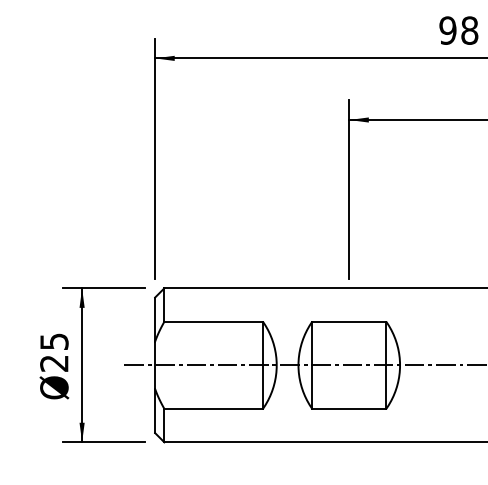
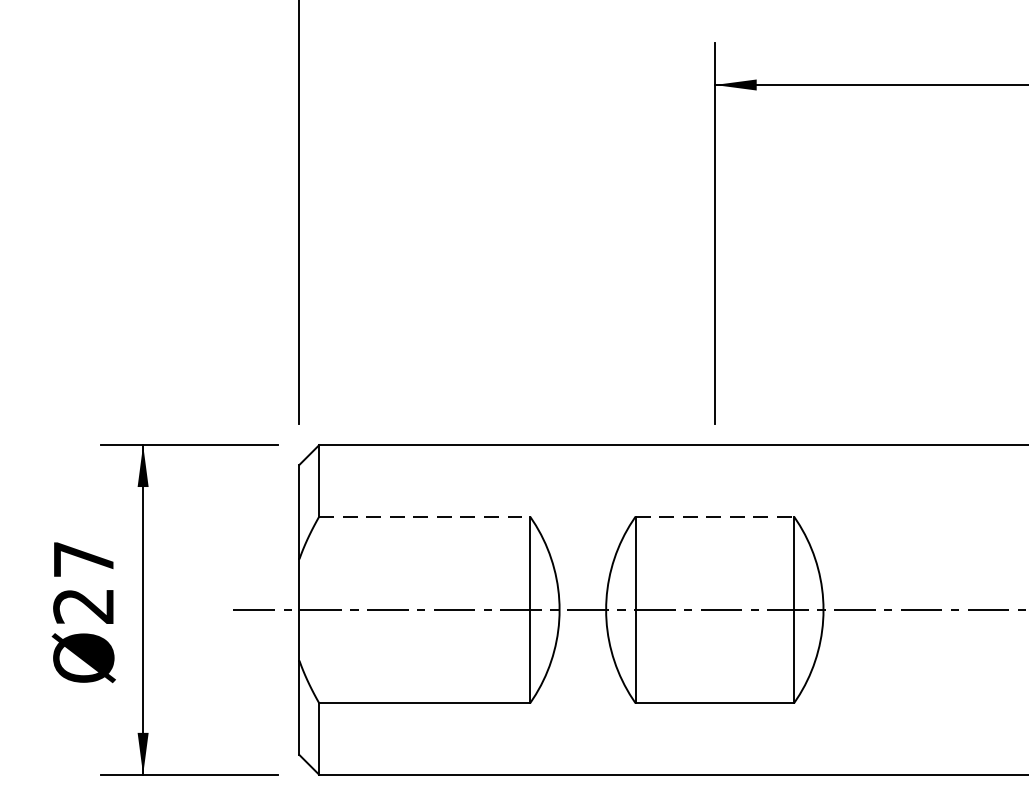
line: (214, 321) -> (426, 516), solid -> dashed
line: (349, 321) -> (715, 516), solid -> dashed
text: (54, 341) -> (84, 558), Ø25 -> Ø27

